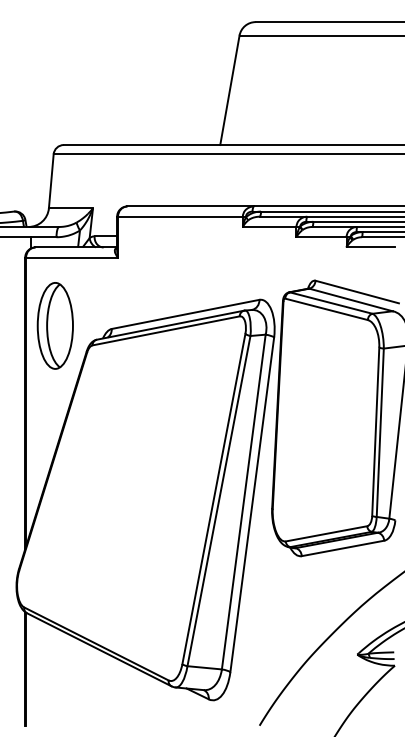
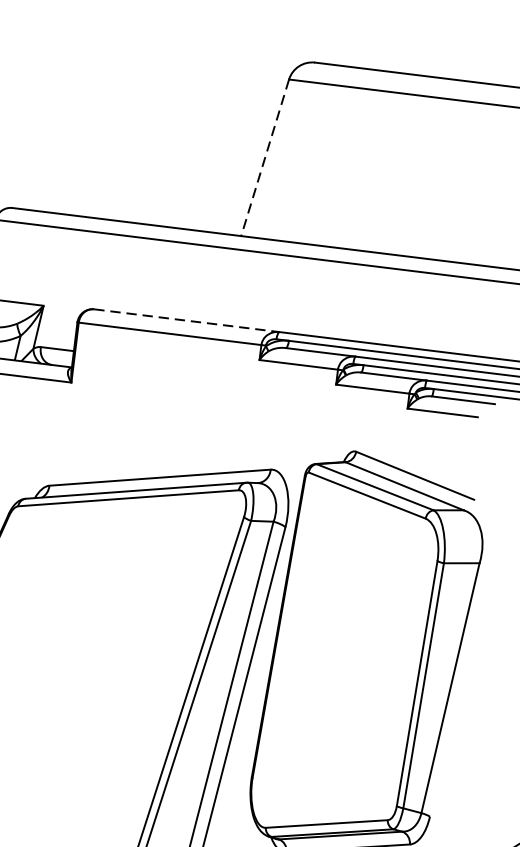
line: (229, 90) -> (264, 157), solid -> dashed
line: (191, 206) -> (188, 320), solid -> dashed

